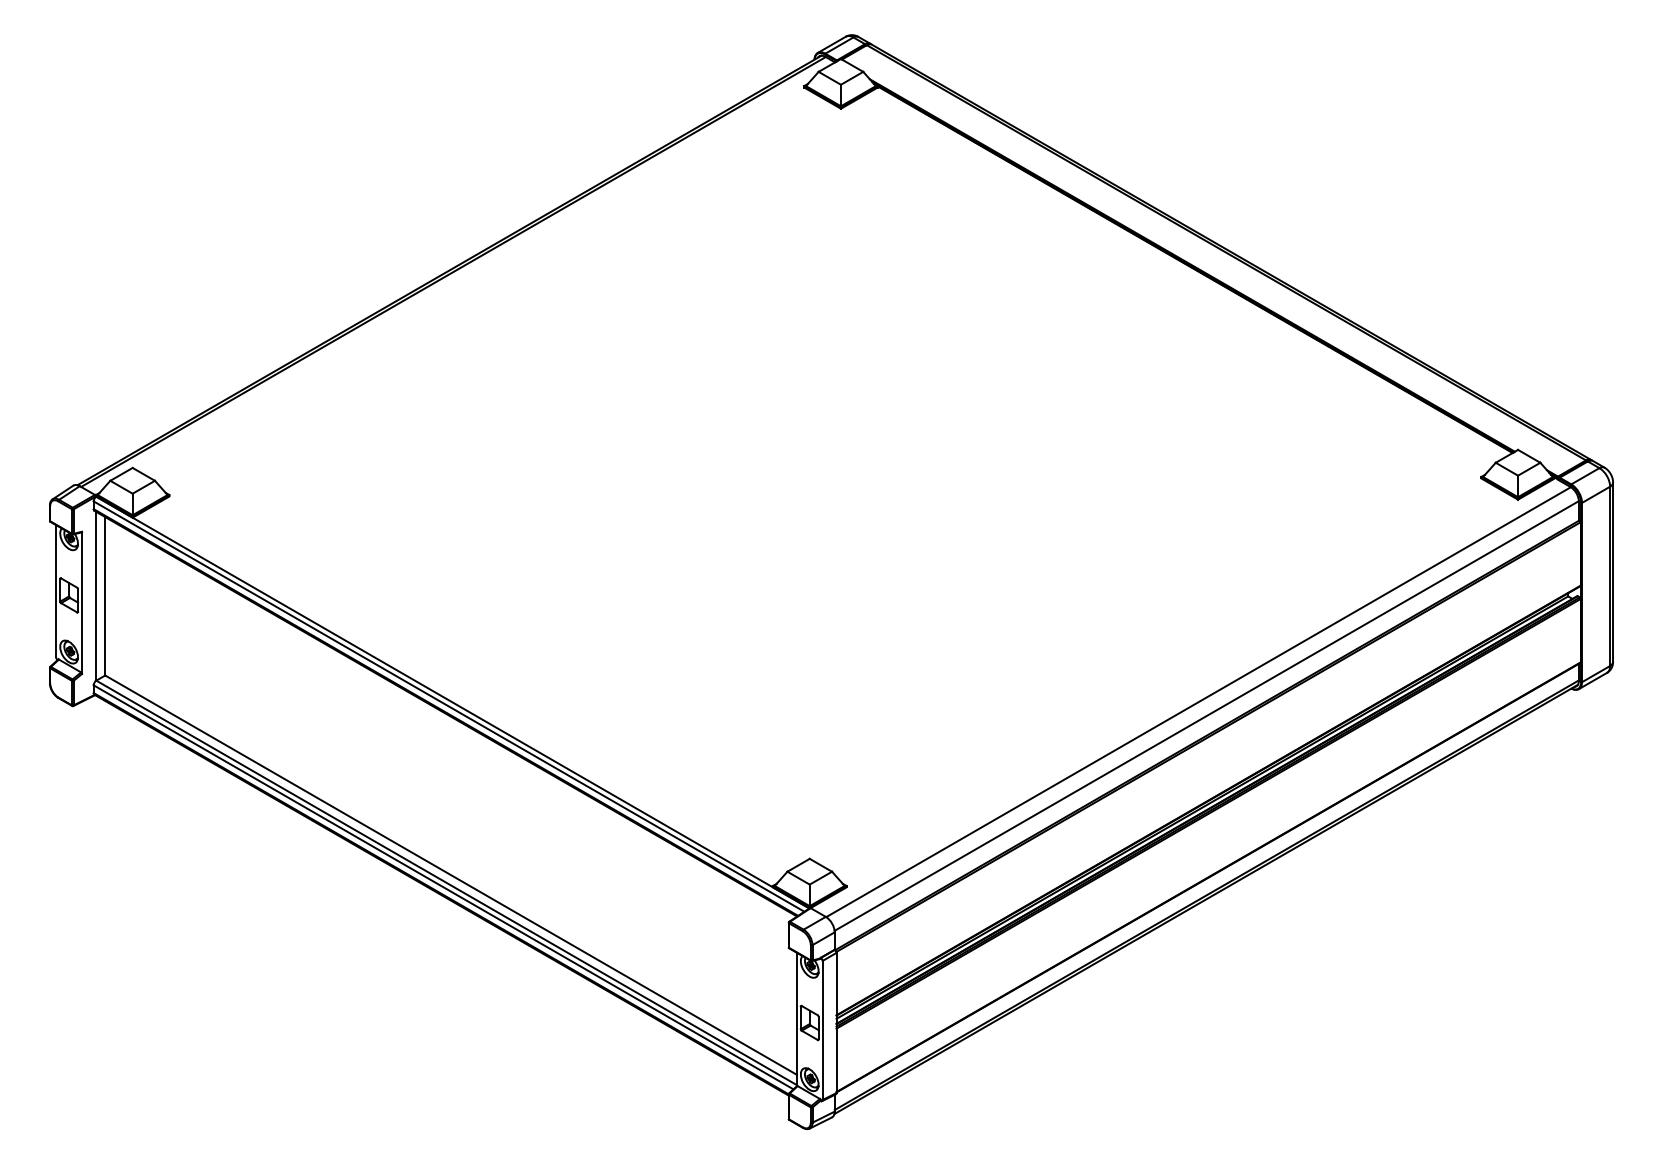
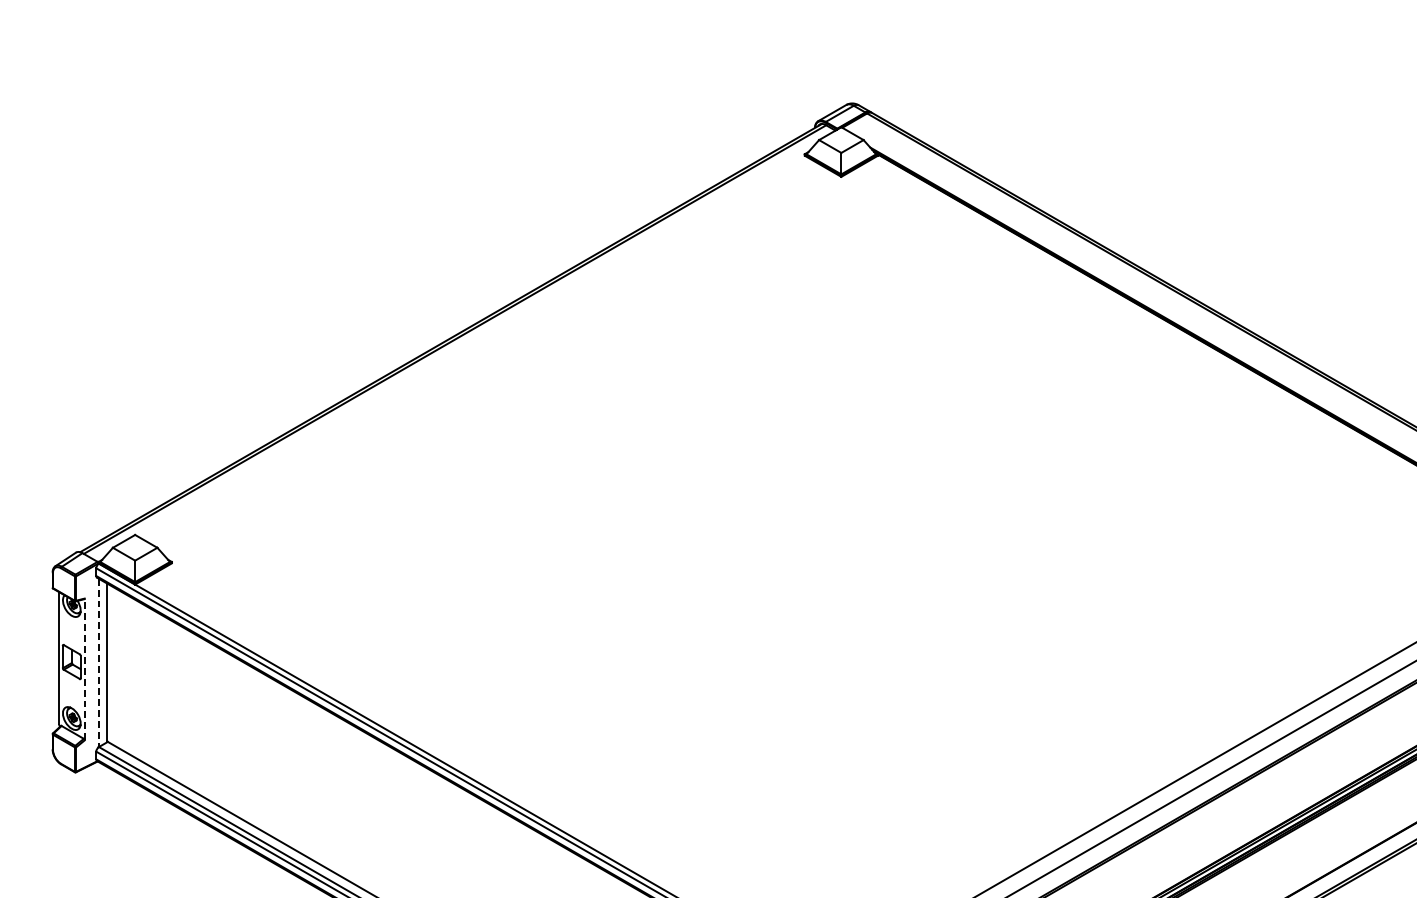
line: (95, 596) -> (98, 663), solid -> dashed
line: (82, 602) -> (85, 669), solid -> dashed

